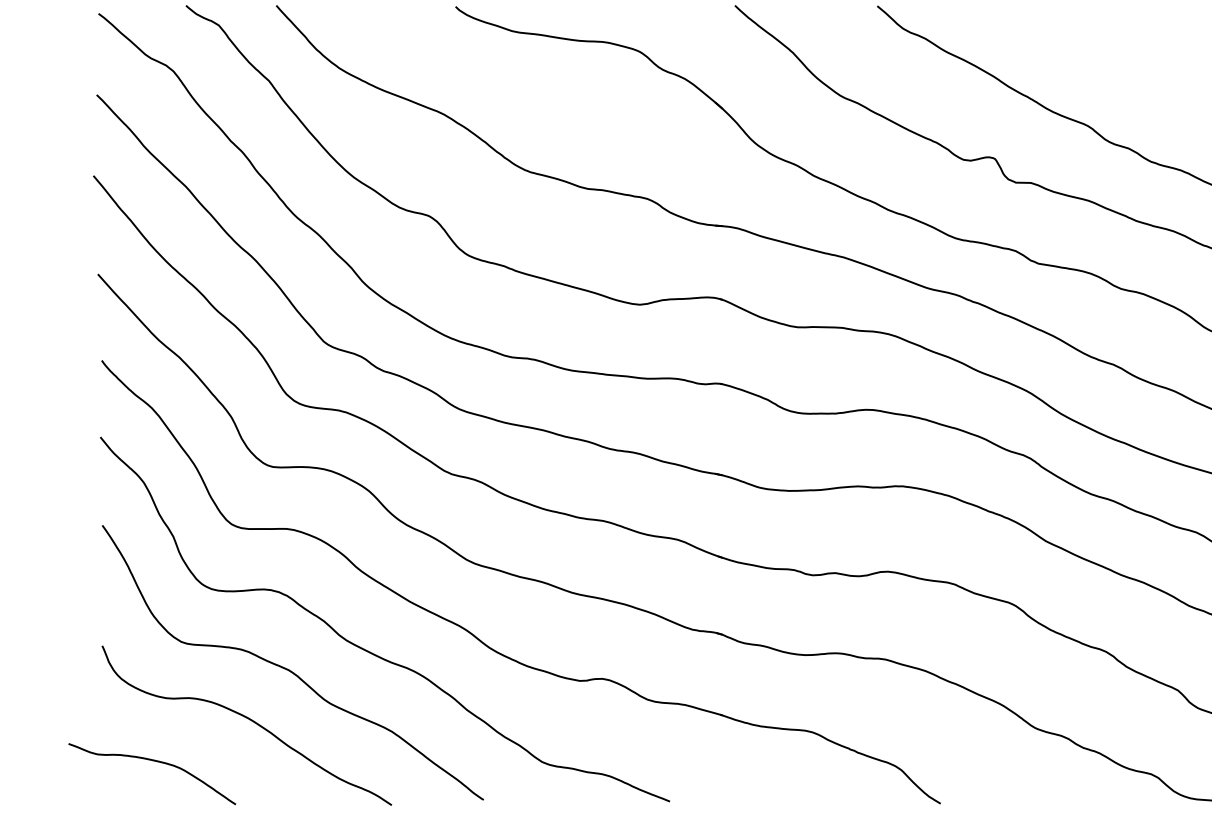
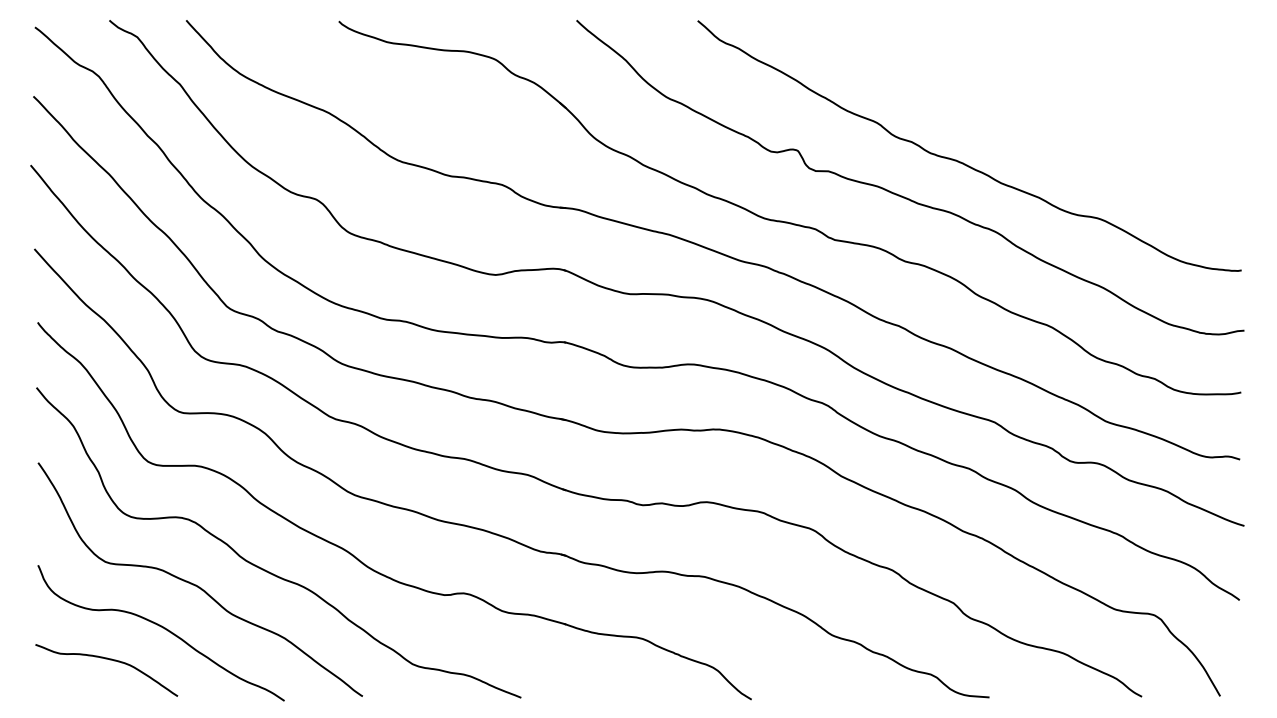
curve: (155, 762) -> (109, 660), moved

